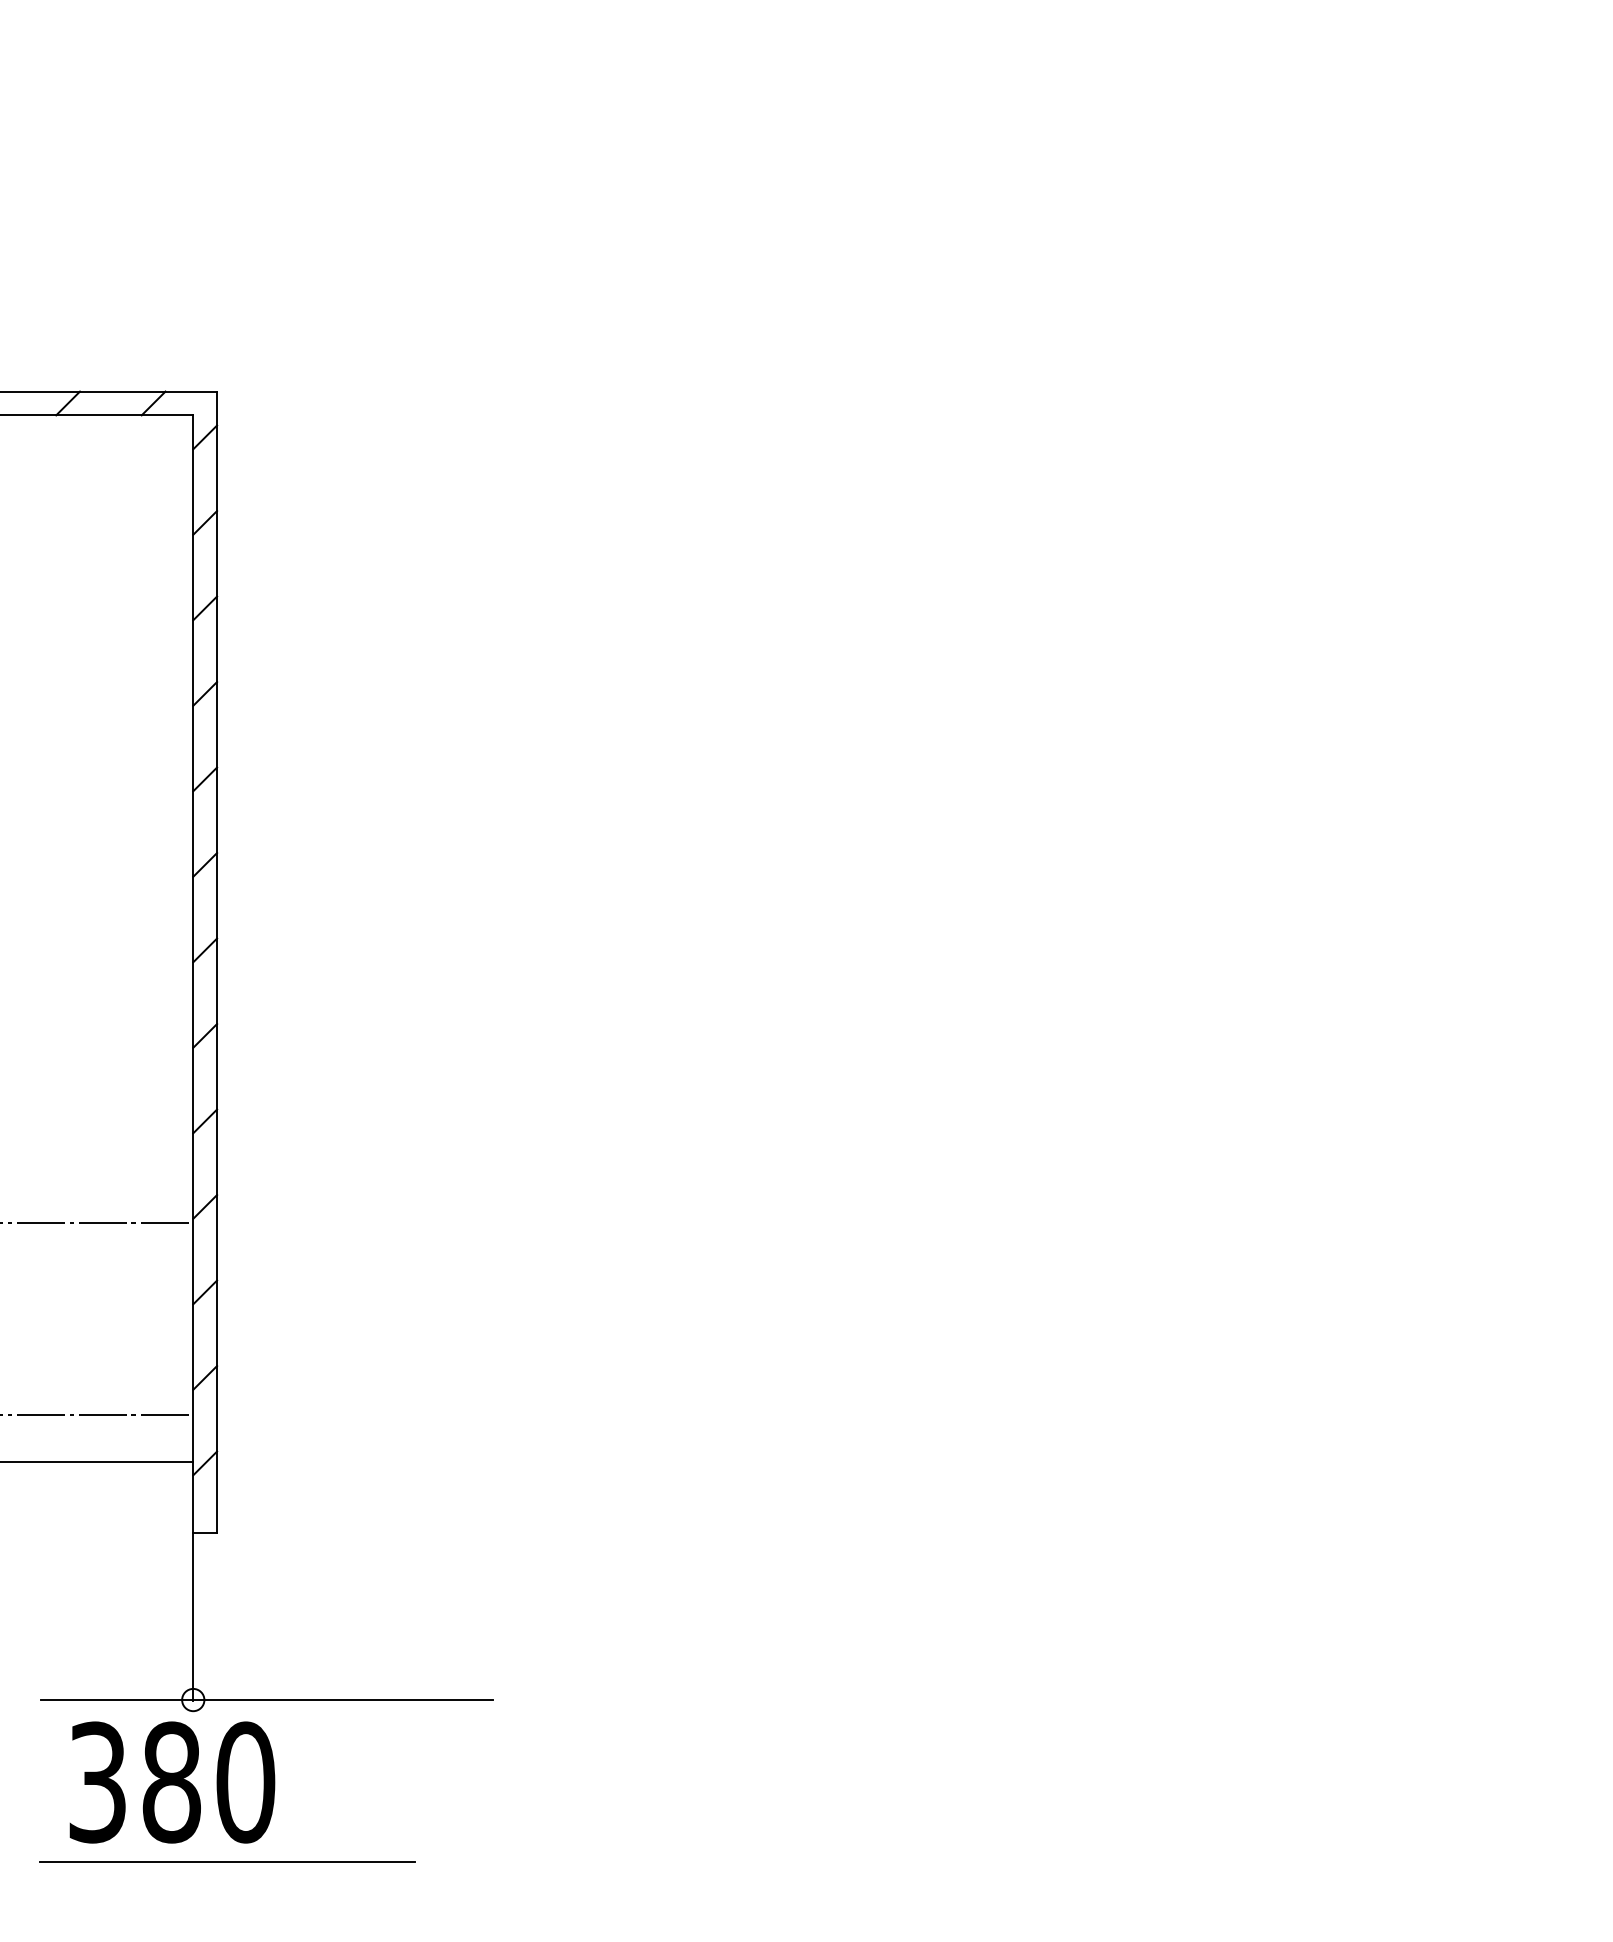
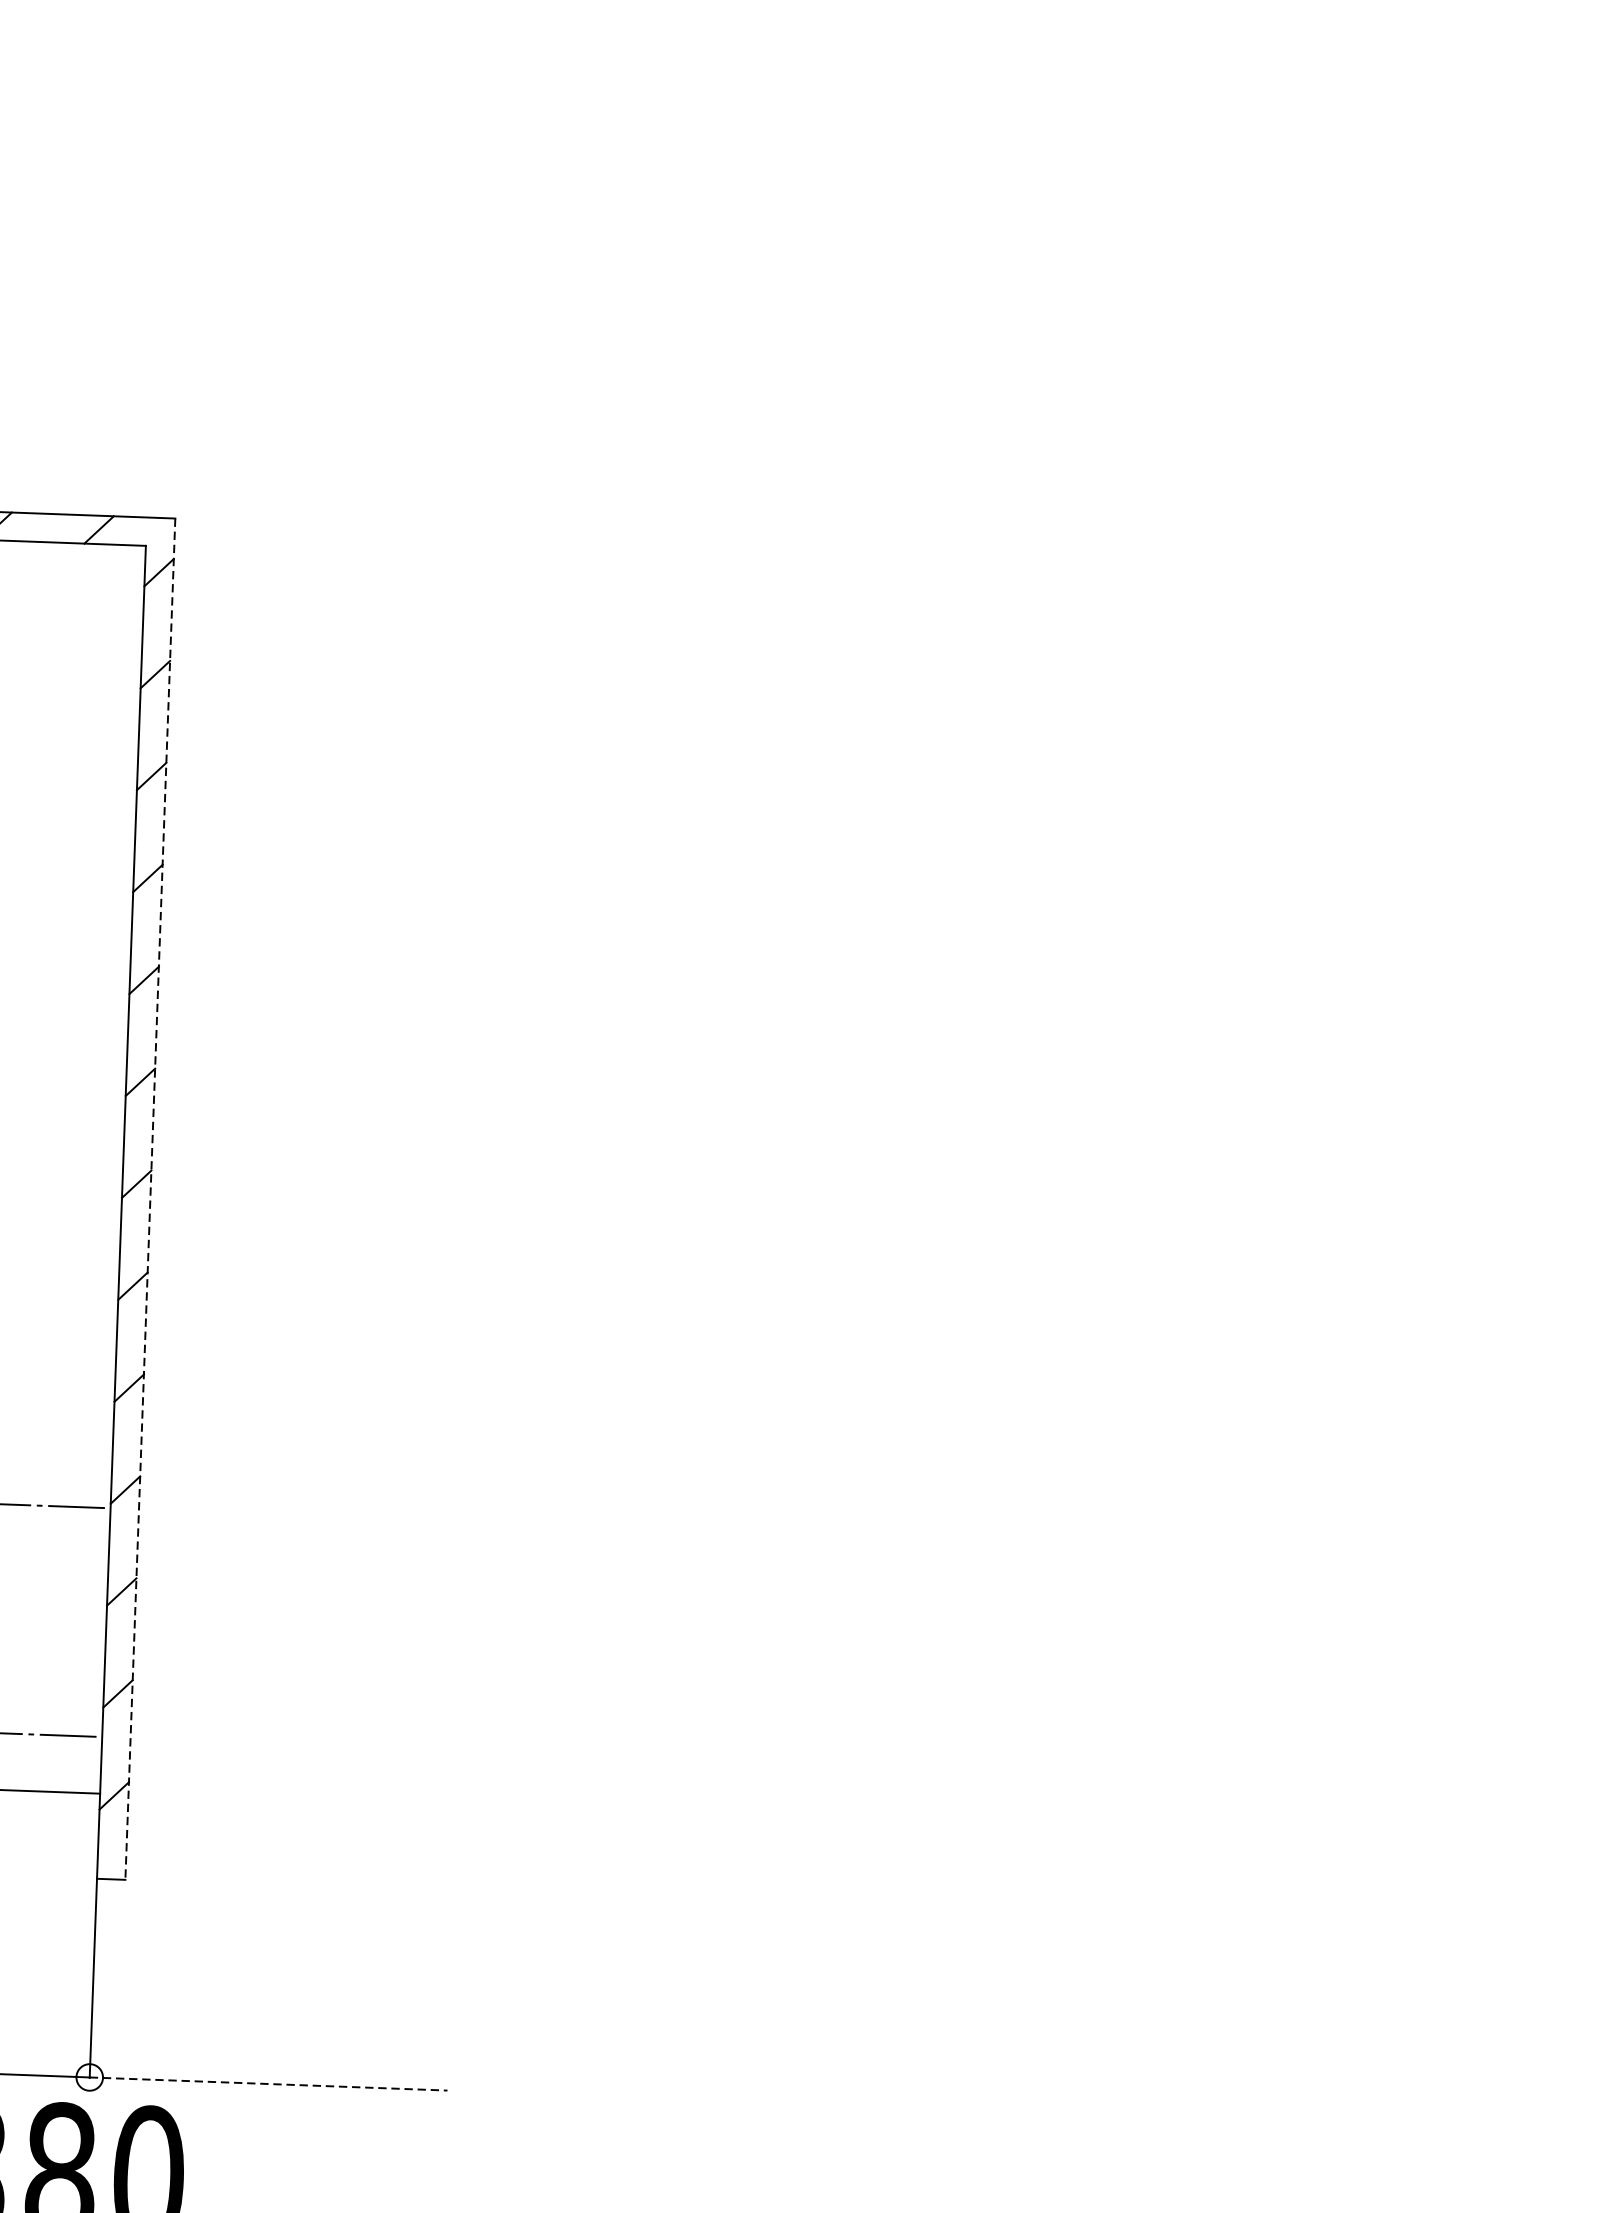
line: (217, 962) -> (150, 1199), solid -> dashed
line: (343, 1700) -> (268, 2084), solid -> dashed

